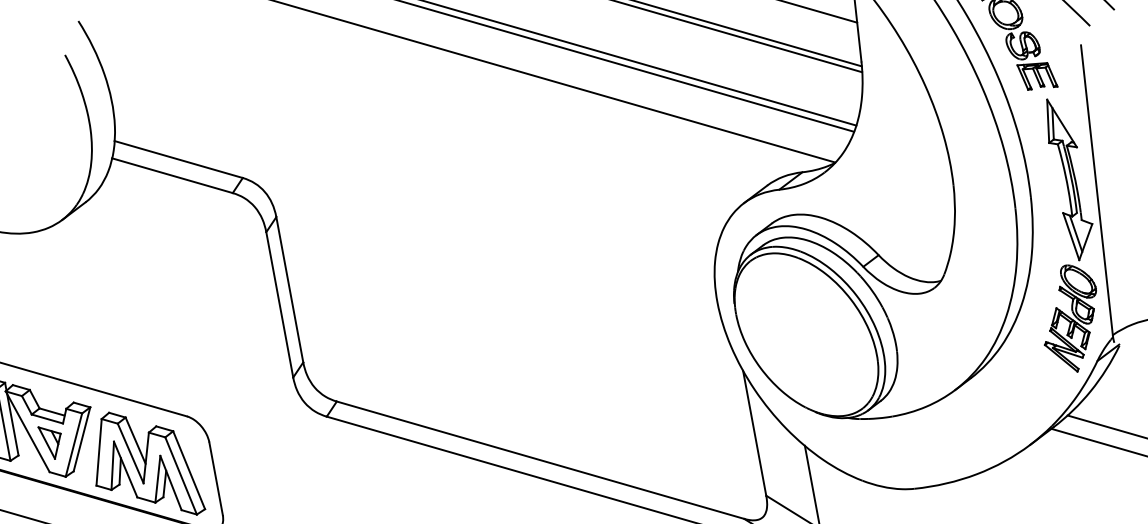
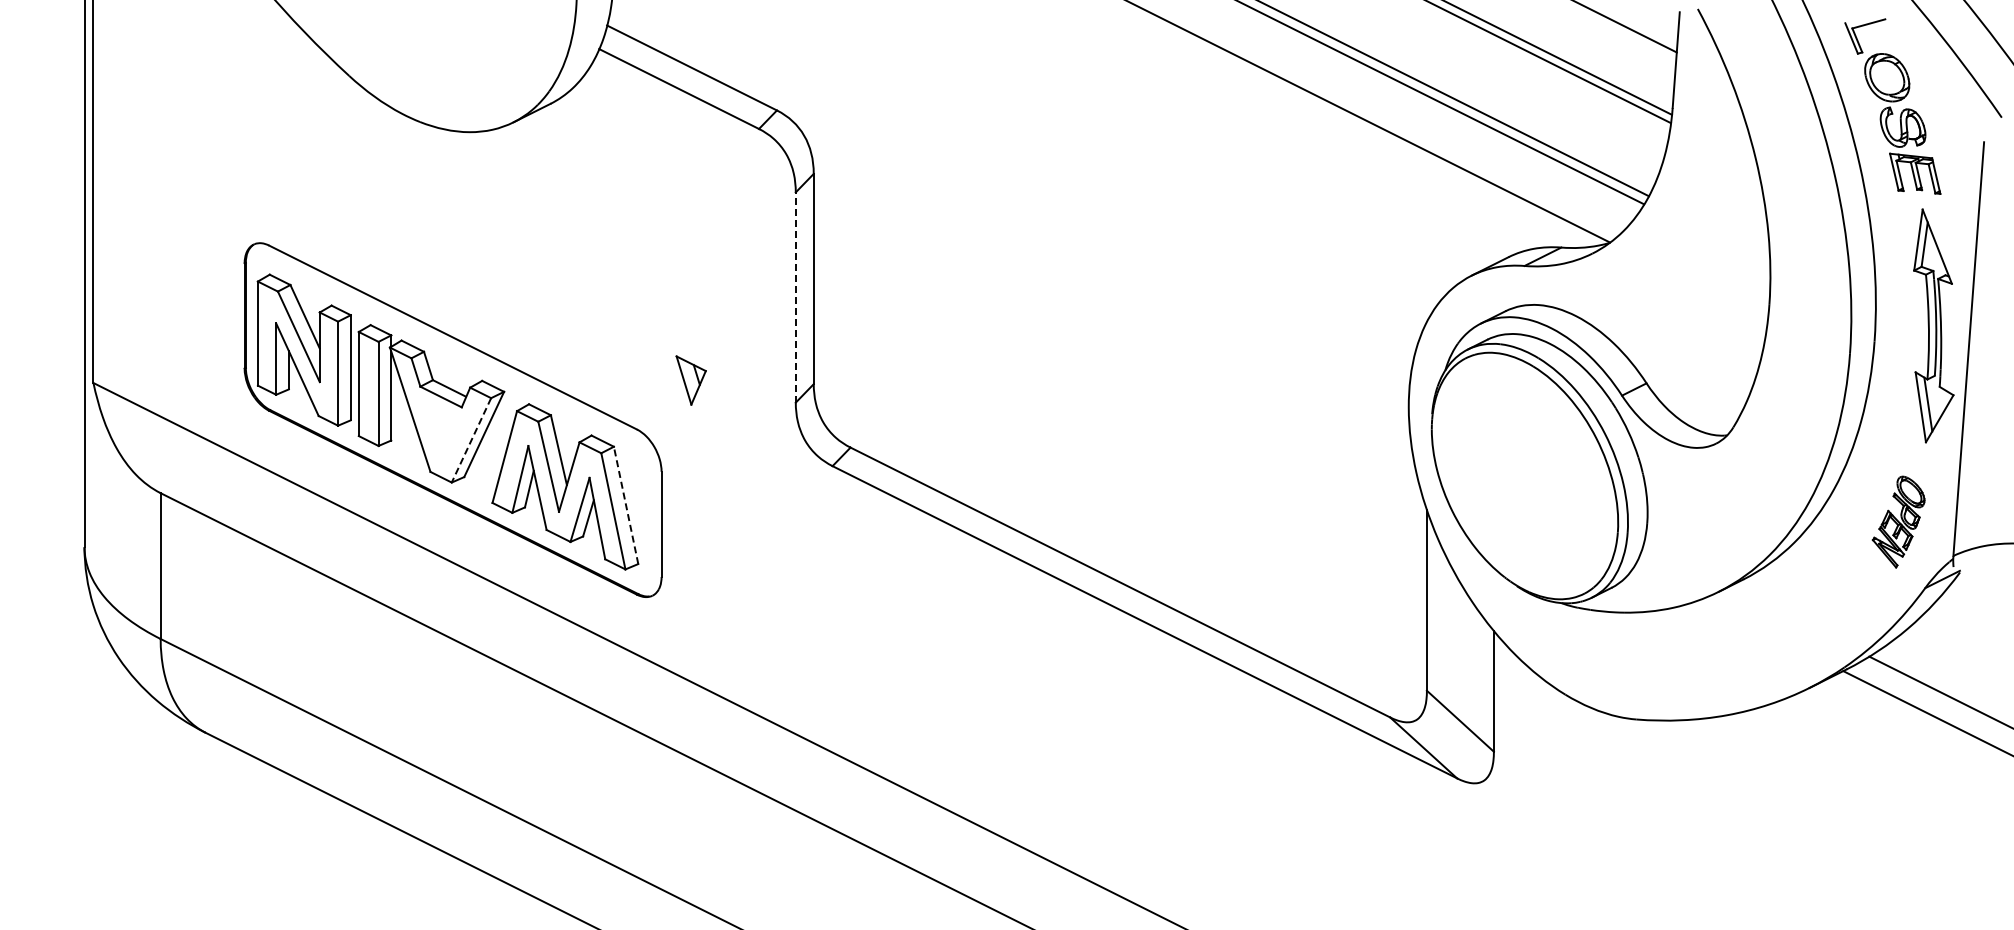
line: (279, 304) -> (795, 297), solid -> dashed
part: (1070, 318) -> (1898, 521), size x0.6
part: (51, 442) -> (690, 380), moved
line: (73, 445) -> (471, 440), solid -> dashed
line: (189, 470) -> (626, 505), solid -> dashed

